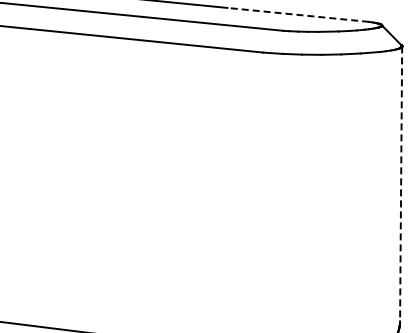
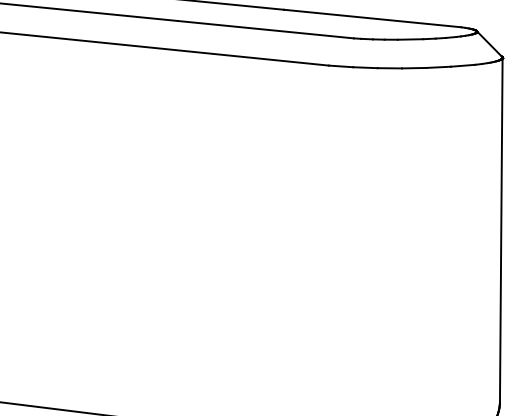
line: (297, 14) -> (371, 18), dashed -> solid
line: (401, 183) -> (501, 229), dashed -> solid

